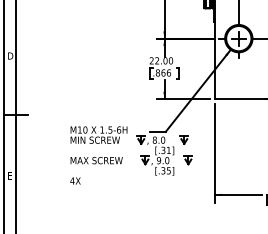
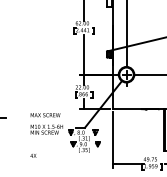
text: (96, 161) -> (45, 115), moved

